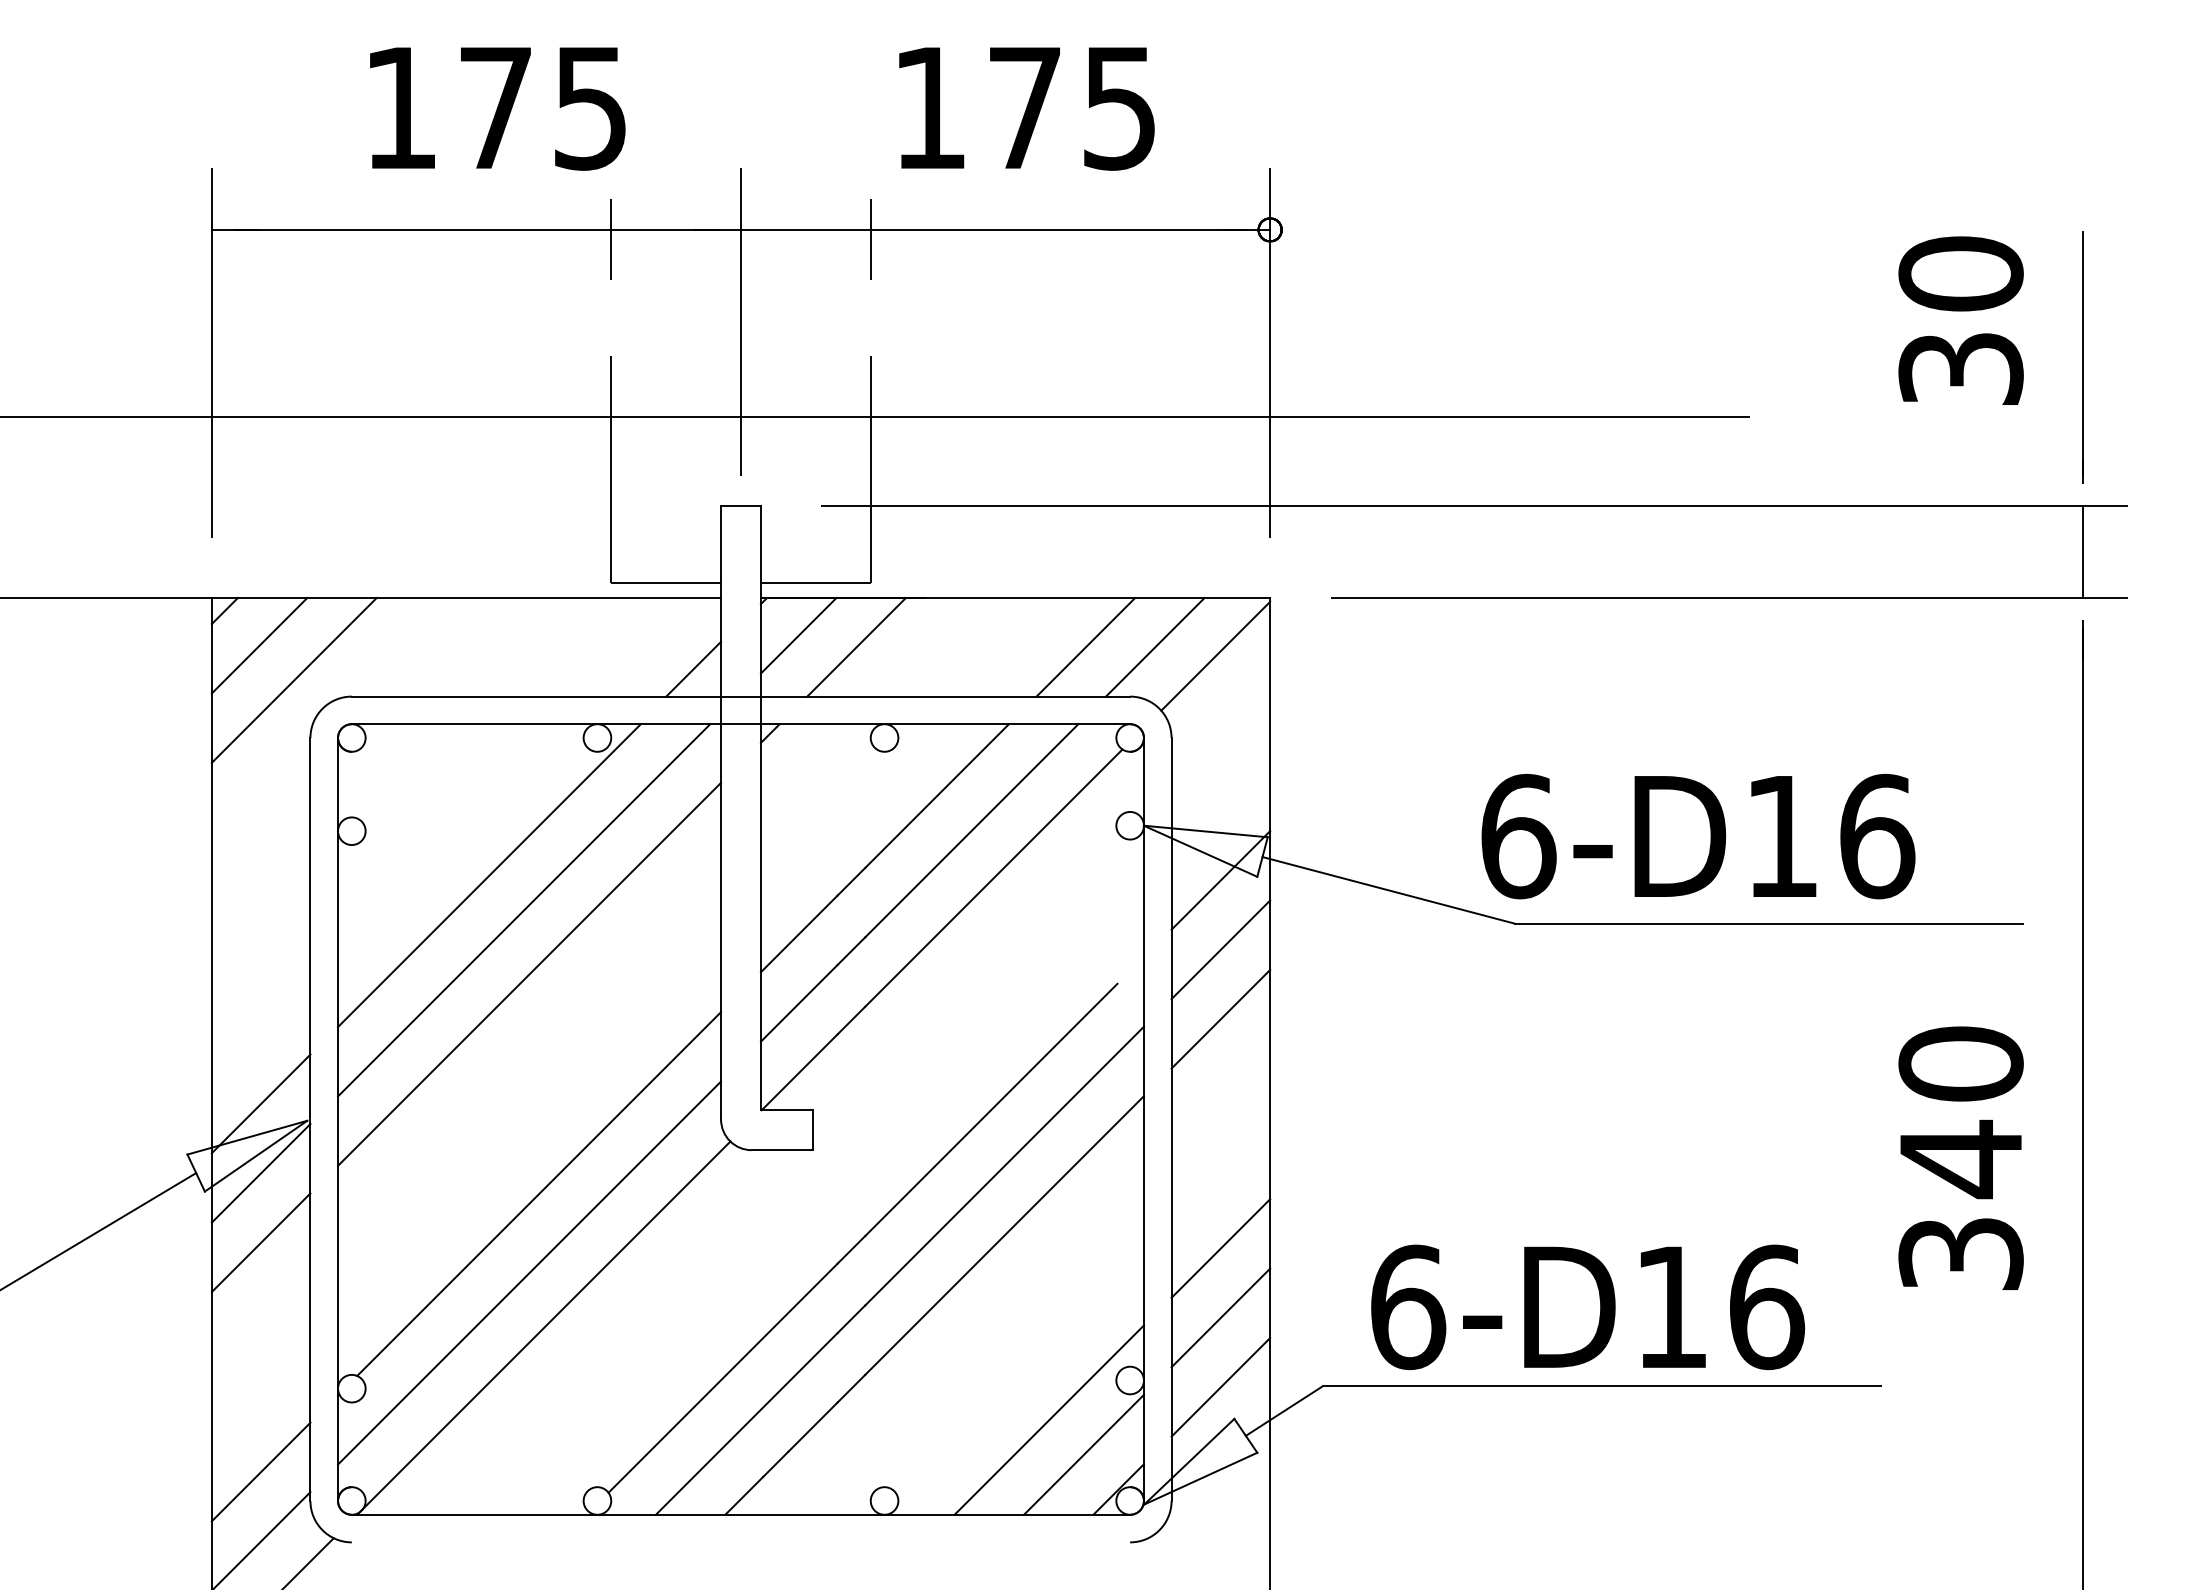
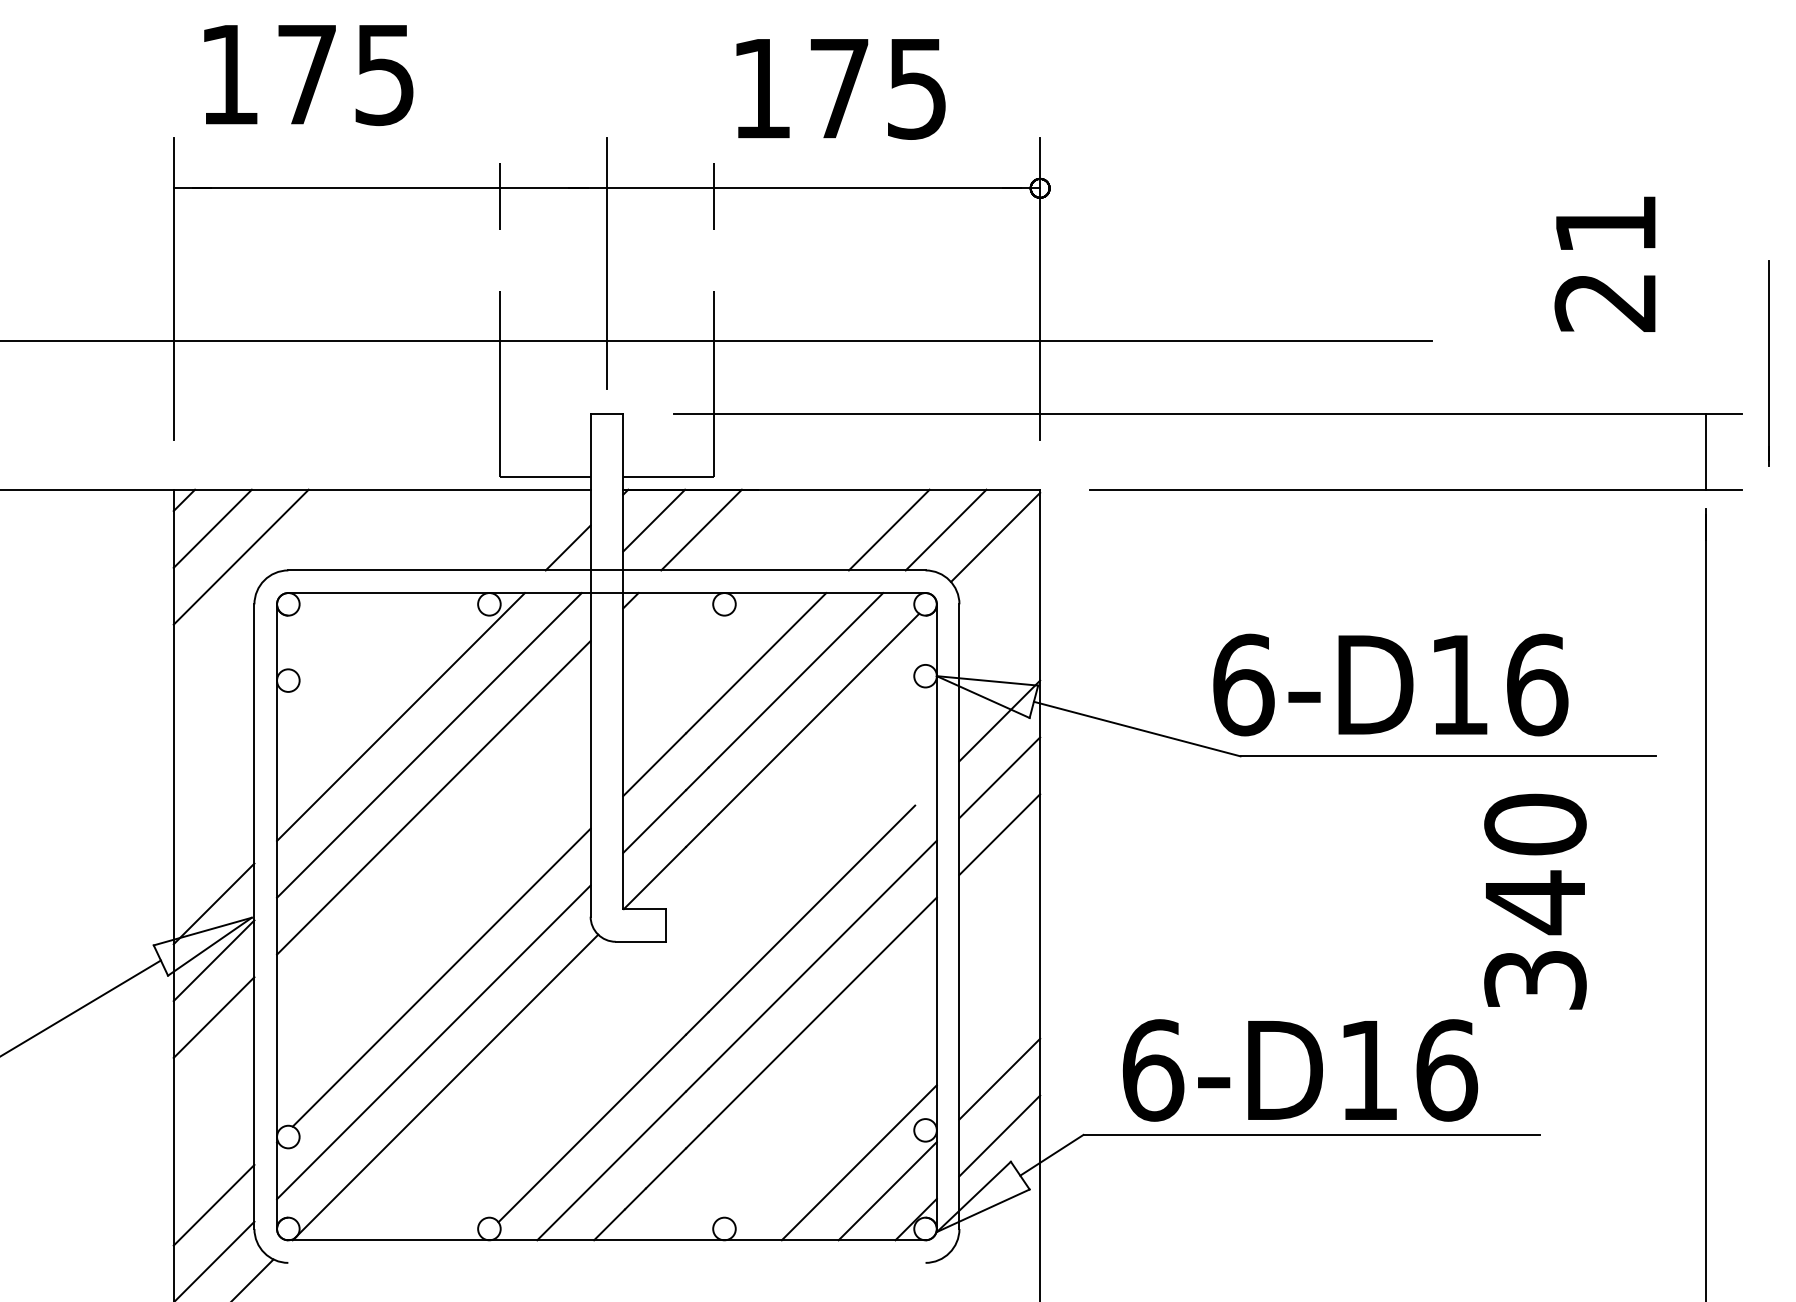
text: (497, 108) -> (308, 75), moved
text: (1960, 320) -> (1605, 262), 30 -> 21
line: (2082, 357) -> (1768, 363), moved
text: (1960, 1157) -> (1534, 901), moved
line: (1220, 1248) -> (999, 1022), removed

